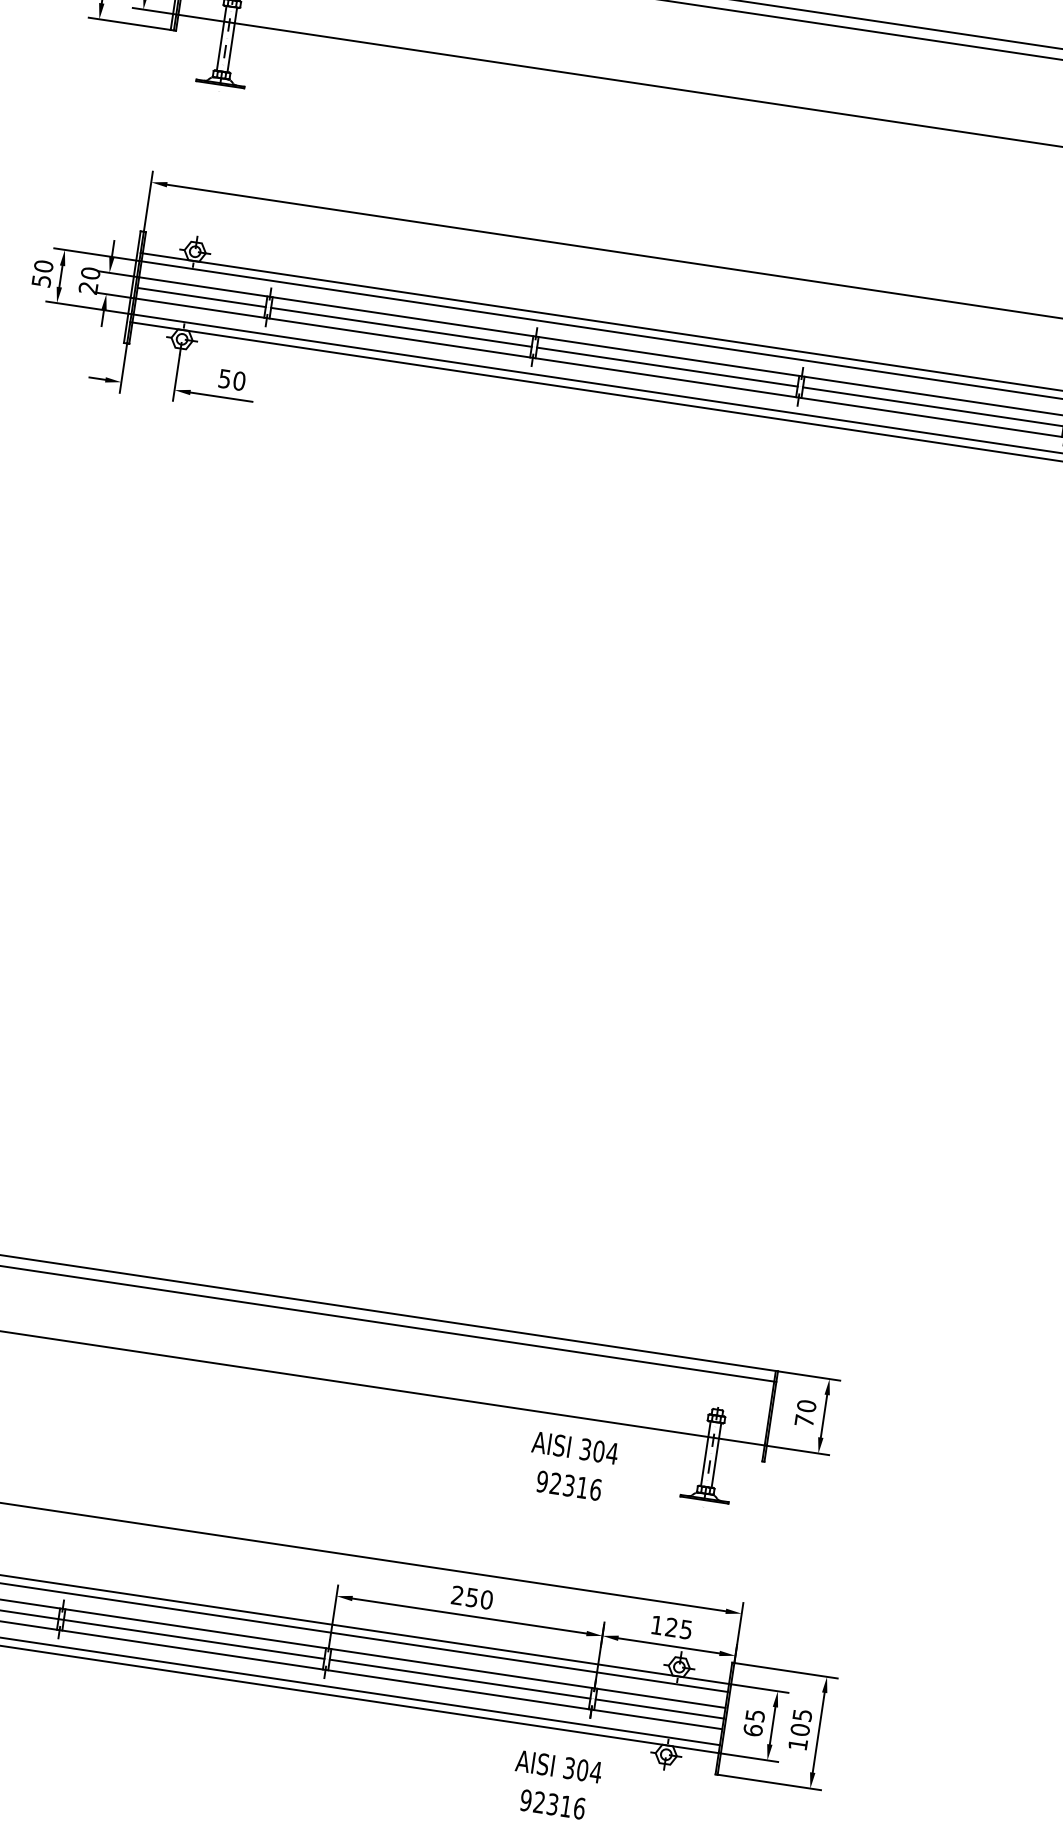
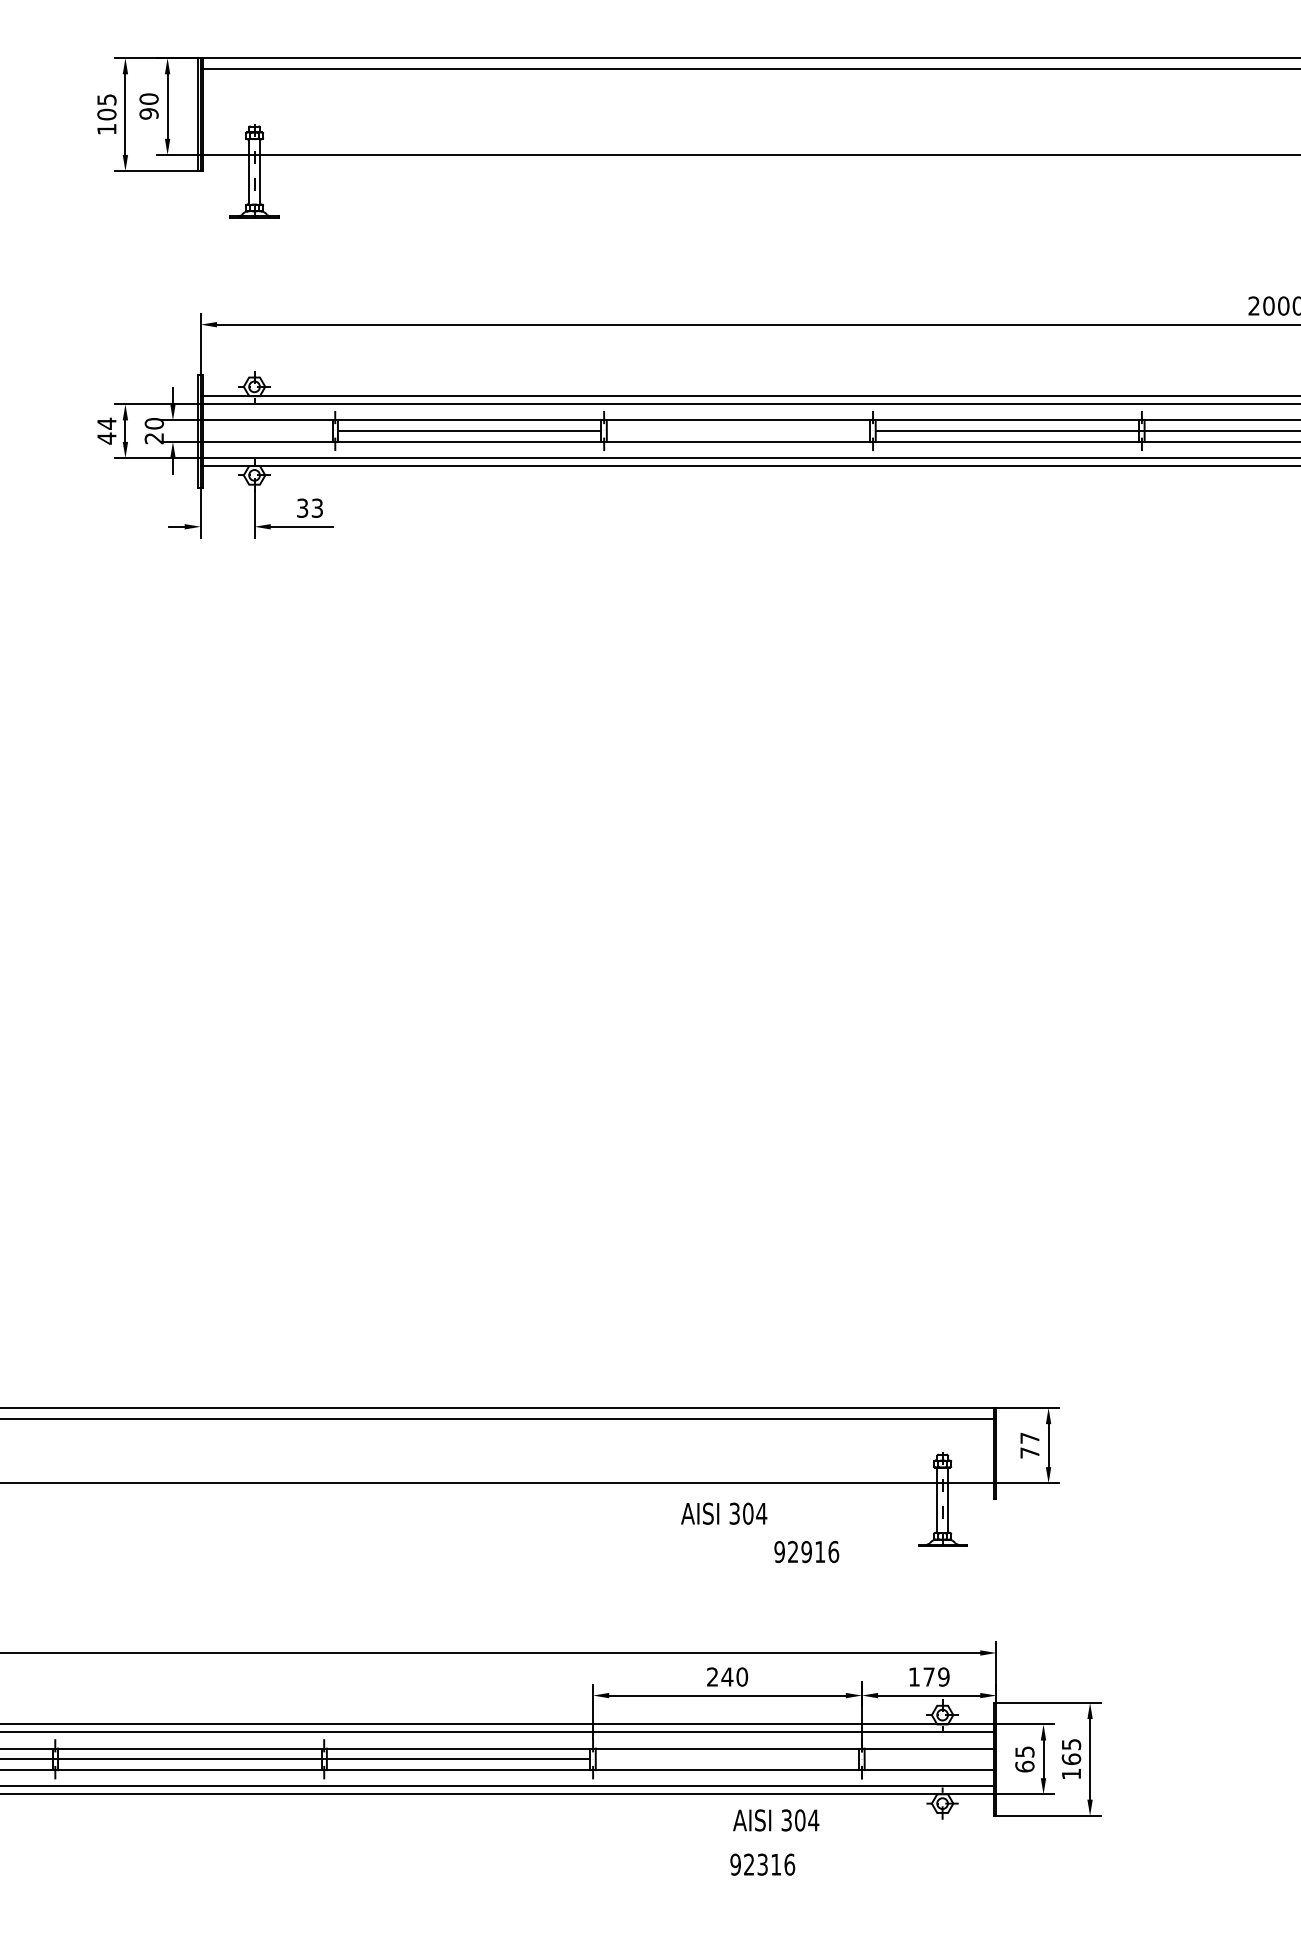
text: (42, 273) -> (106, 430), 50 -> 44
line: (201, 297) -> (267, 431), removed
line: (667, 367) -> (738, 431), removed
text: (232, 379) -> (310, 507), 50 -> 33
text: (806, 1405) -> (1029, 1437), 70 -> 77
text: (575, 1447) -> (724, 1513), moved
text: (568, 1485) -> (806, 1551), 92316 -> 92916
text: (472, 1597) -> (727, 1676), 250 -> 240
text: (679, 1628) -> (936, 1676), 125 -> 179
line: (460, 1679) -> (727, 1759), removed
line: (659, 1709) -> (929, 1759), removed
text: (799, 1729) -> (1070, 1759), 105 -> 165
text: (559, 1766) -> (776, 1820), moved
text: (552, 1804) -> (762, 1864), moved

